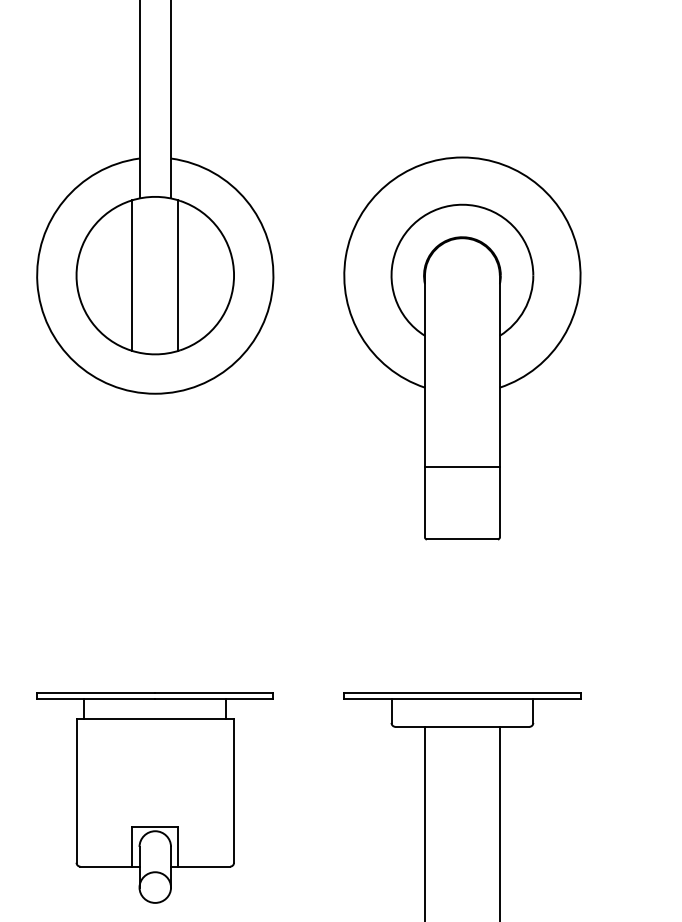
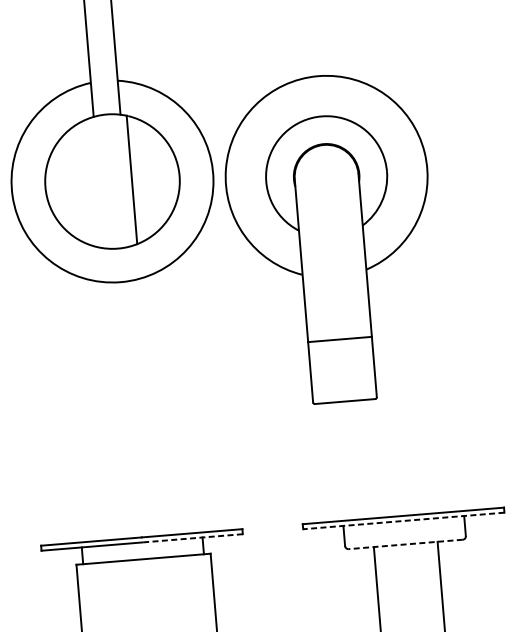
line: (132, 275) -> (93, 183), removed
part: (462, 348) -> (331, 238), moved
line: (213, 699) -> (191, 538), solid -> dashed
line: (461, 699) -> (403, 521), solid -> dashed
line: (462, 726) -> (405, 544), solid -> dashed

